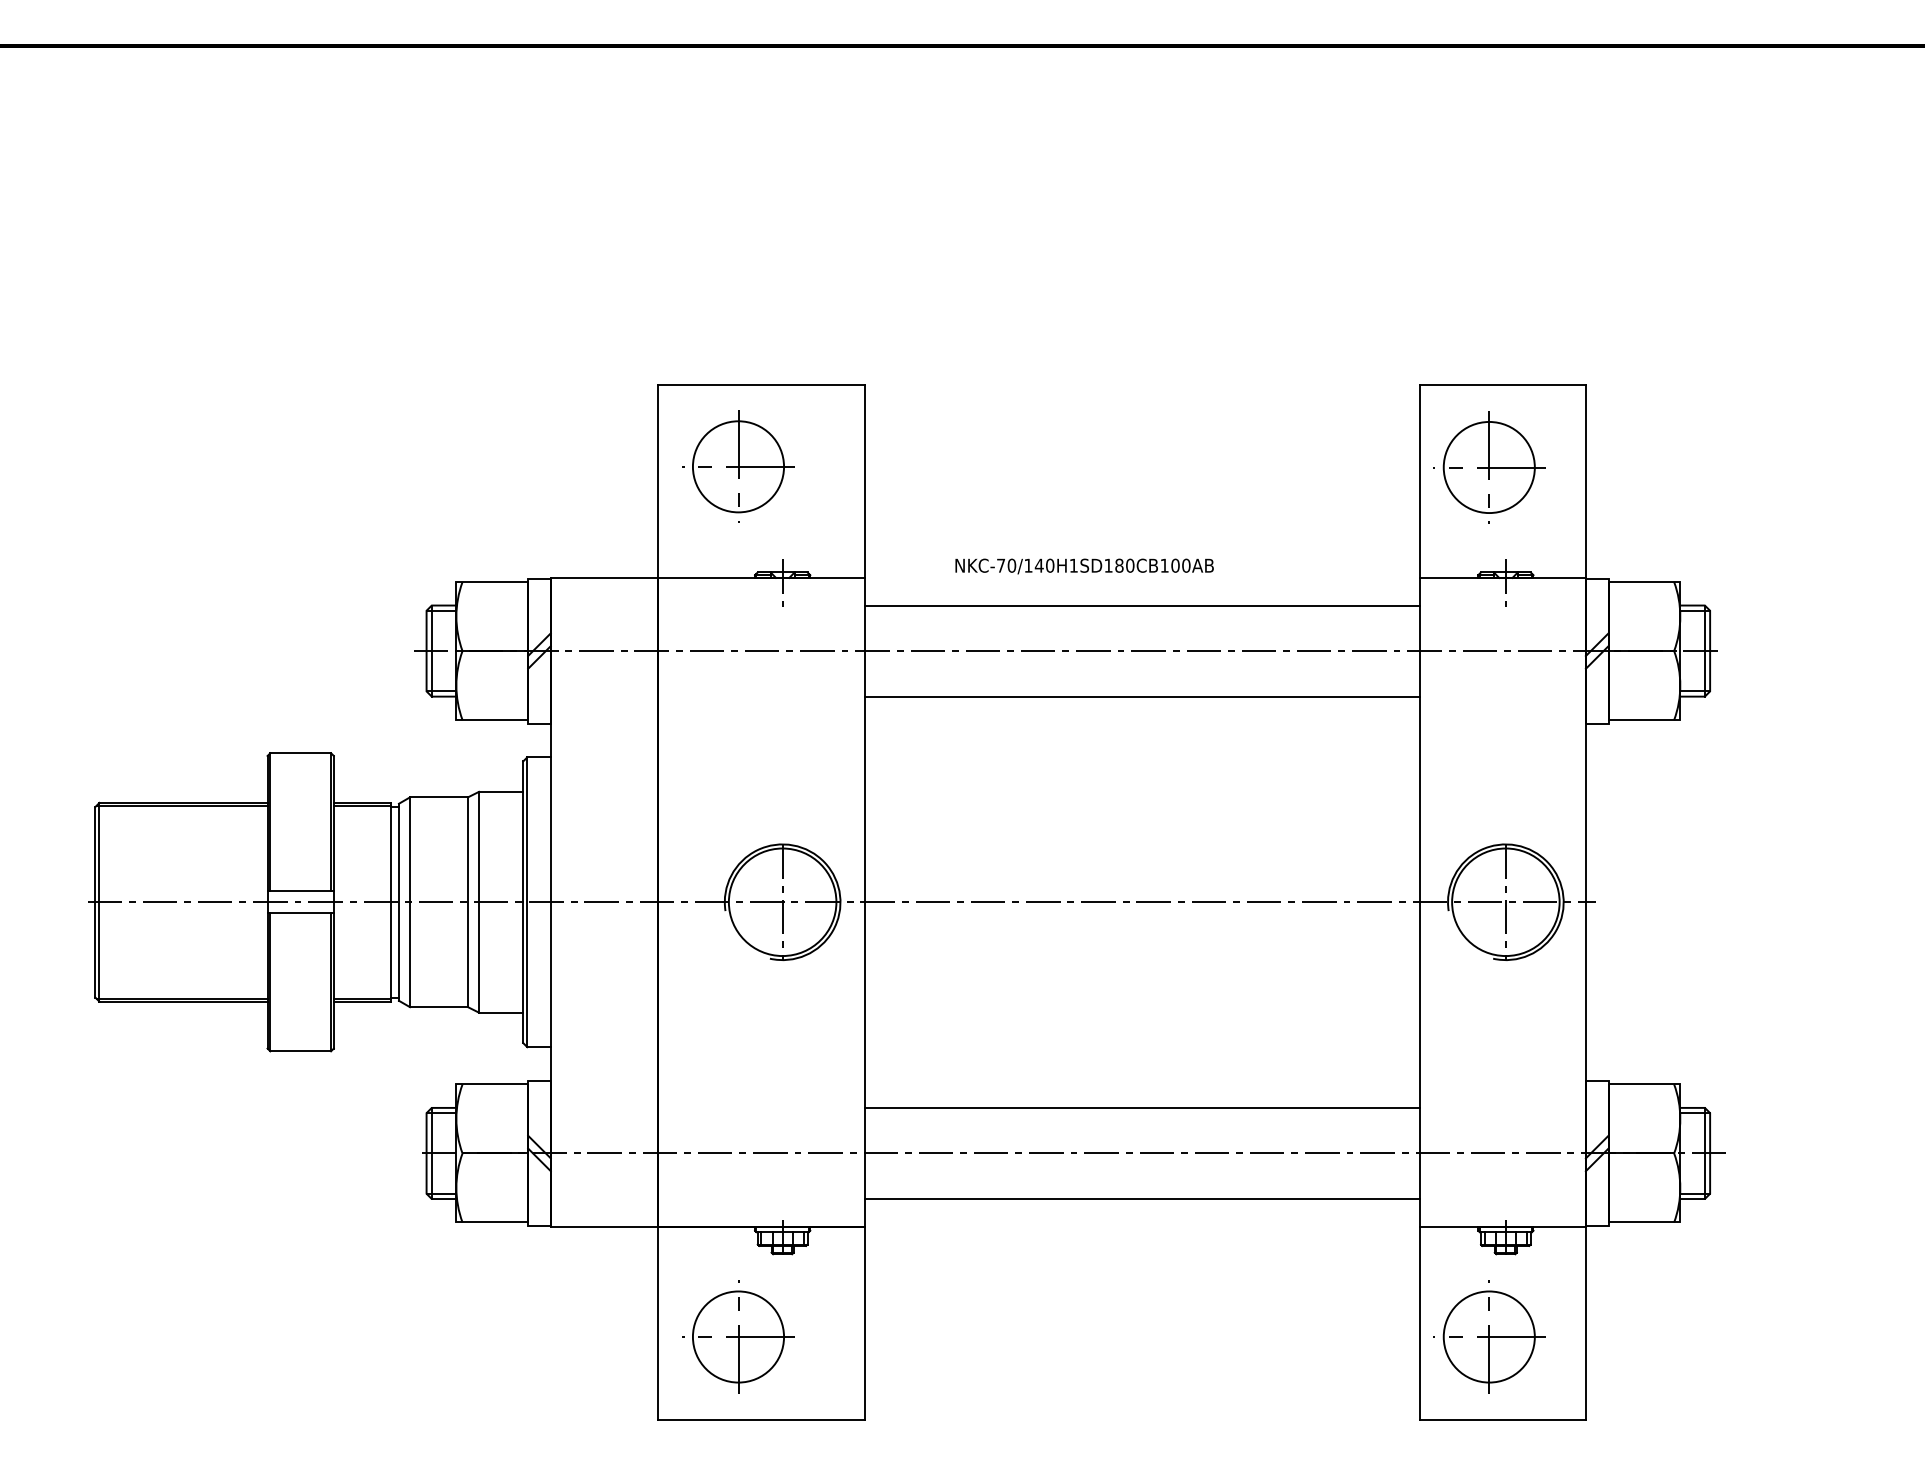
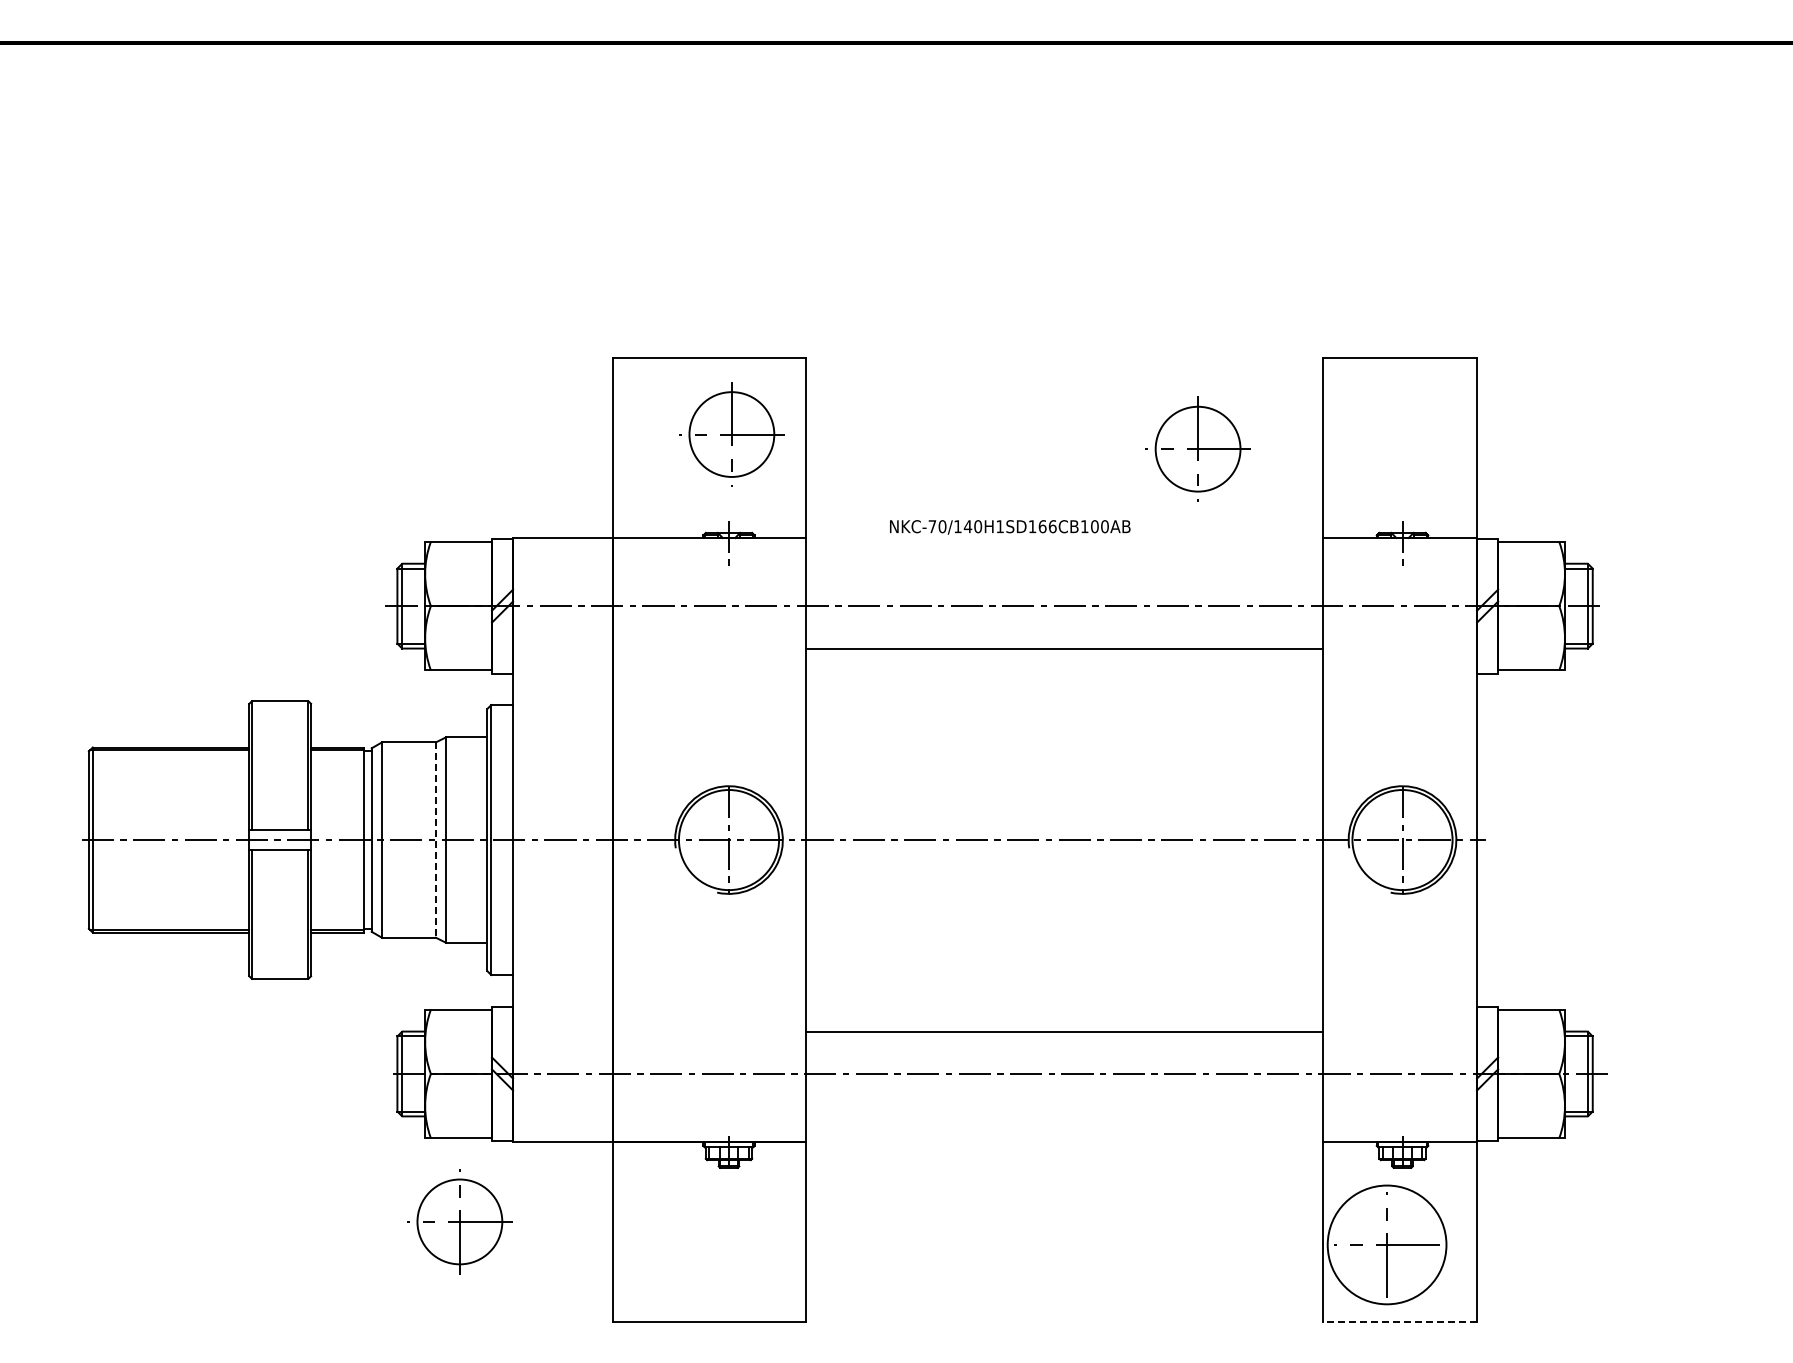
part: (738, 466) -> (731, 434), moved
part: (1488, 466) -> (1197, 448), moved
text: (1124, 565) -> (1047, 526), NKC-70/140H1SD180CB100AB -> NKC-70/140H1SD166CB100AB
line: (1142, 605) -> (1064, 563), removed
line: (467, 902) -> (435, 840), solid -> dashed
line: (1142, 1199) -> (1064, 1116), removed
part: (738, 1336) -> (459, 1221), moved
circle: (1488, 1336) -> (1386, 1244), size x1.4
line: (1502, 1420) -> (1399, 1322), solid -> dashed

